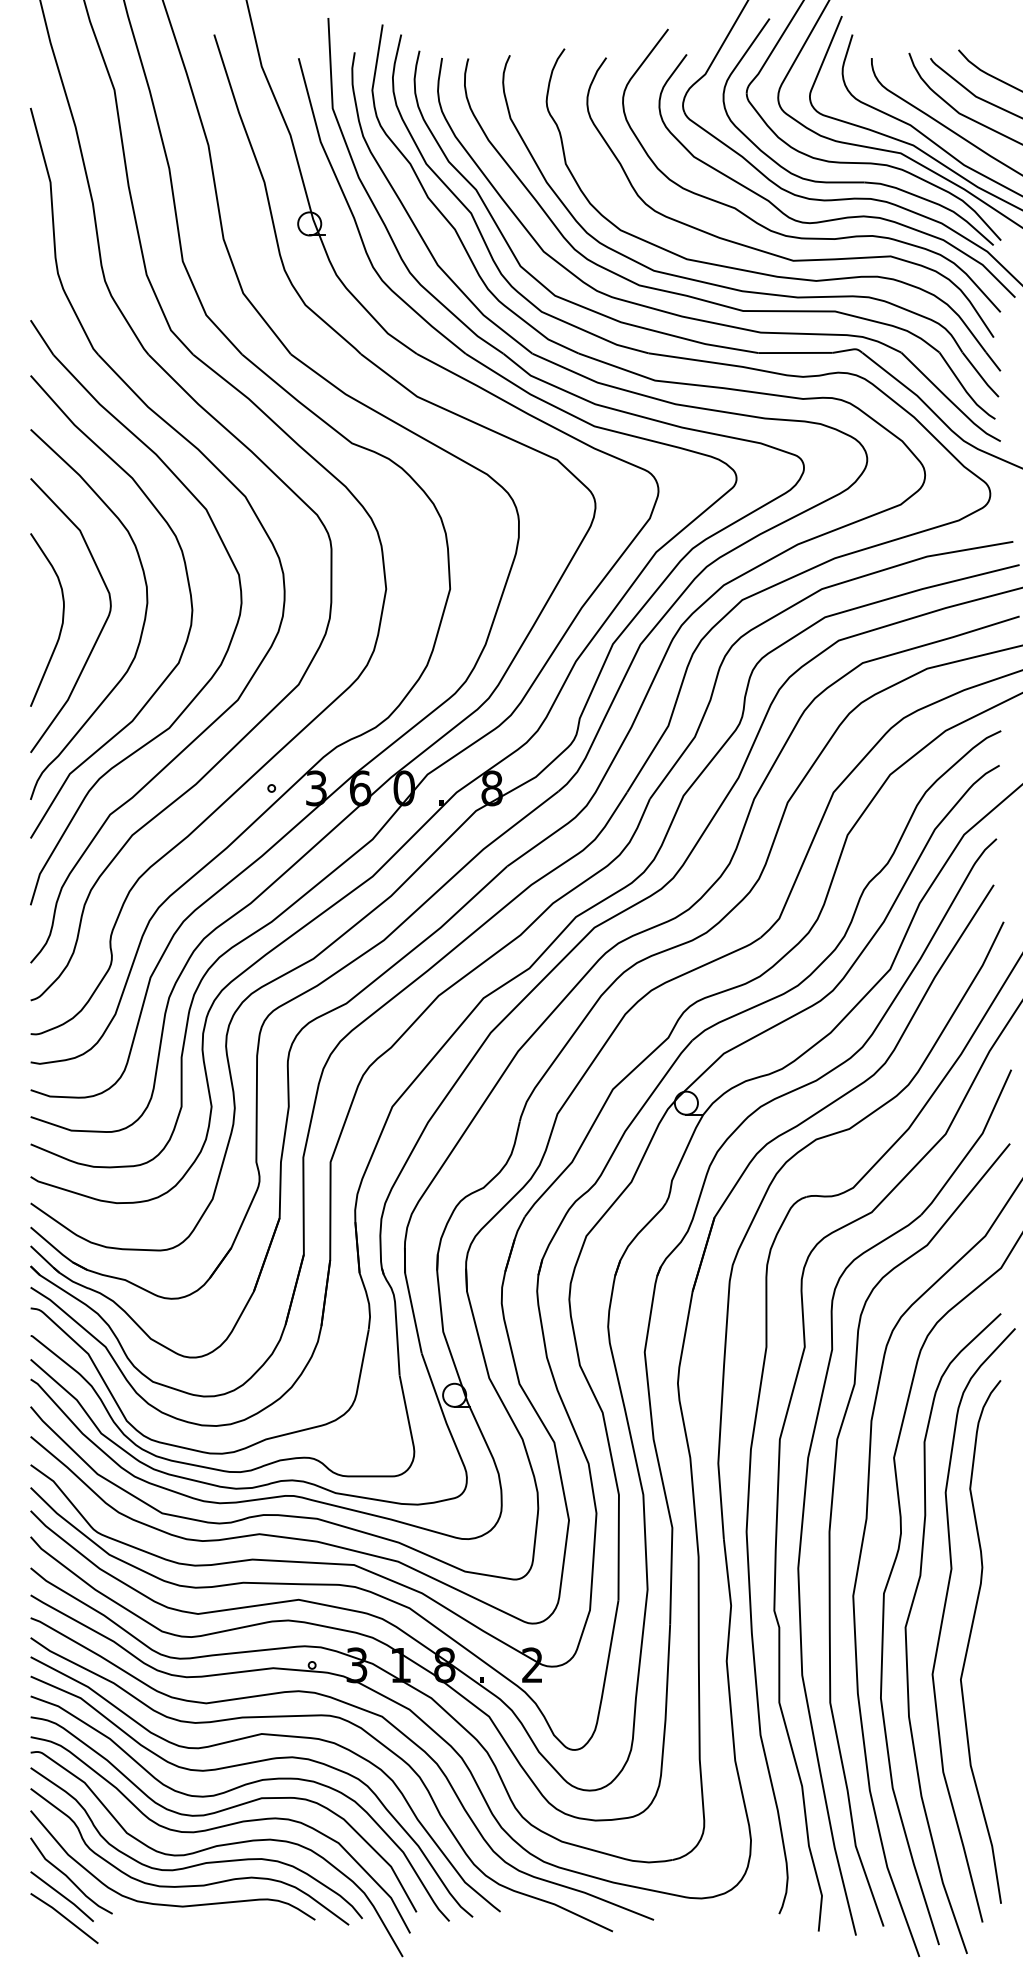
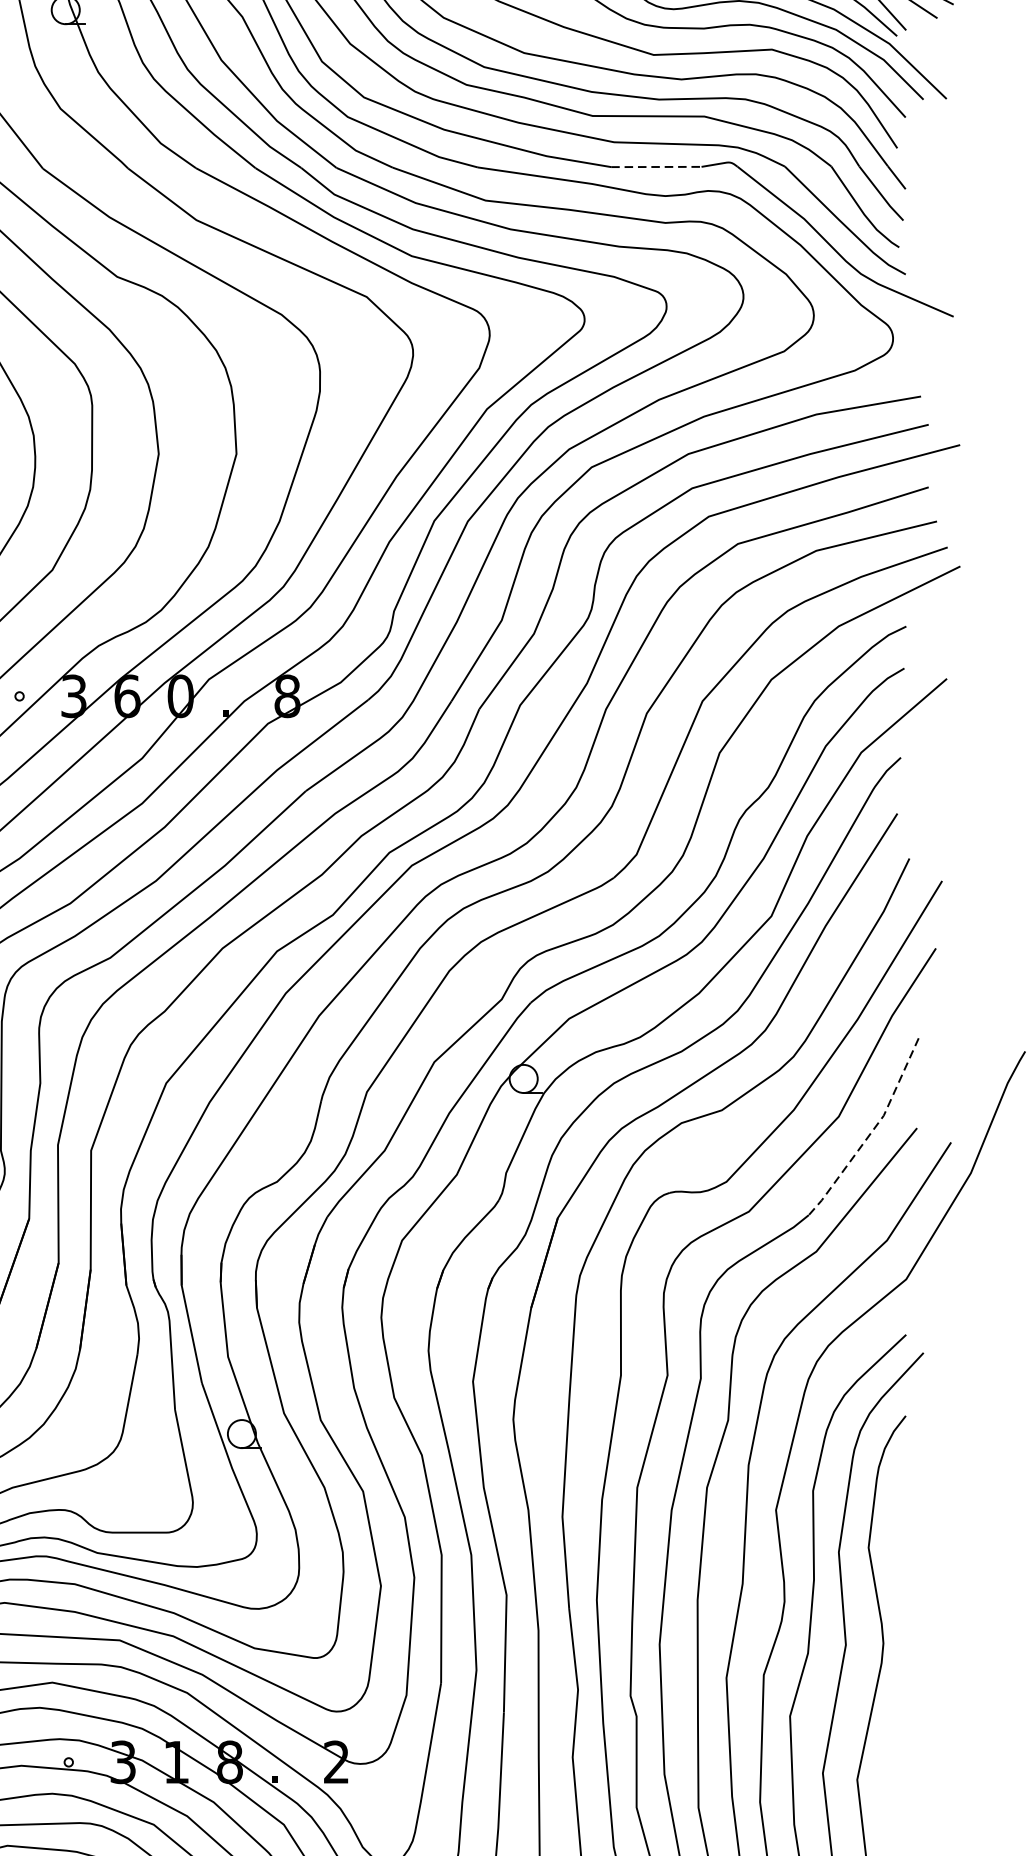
line: (796, 352) -> (657, 166), solid -> dashed
line: (972, 1147) -> (871, 1132), solid -> dashed

